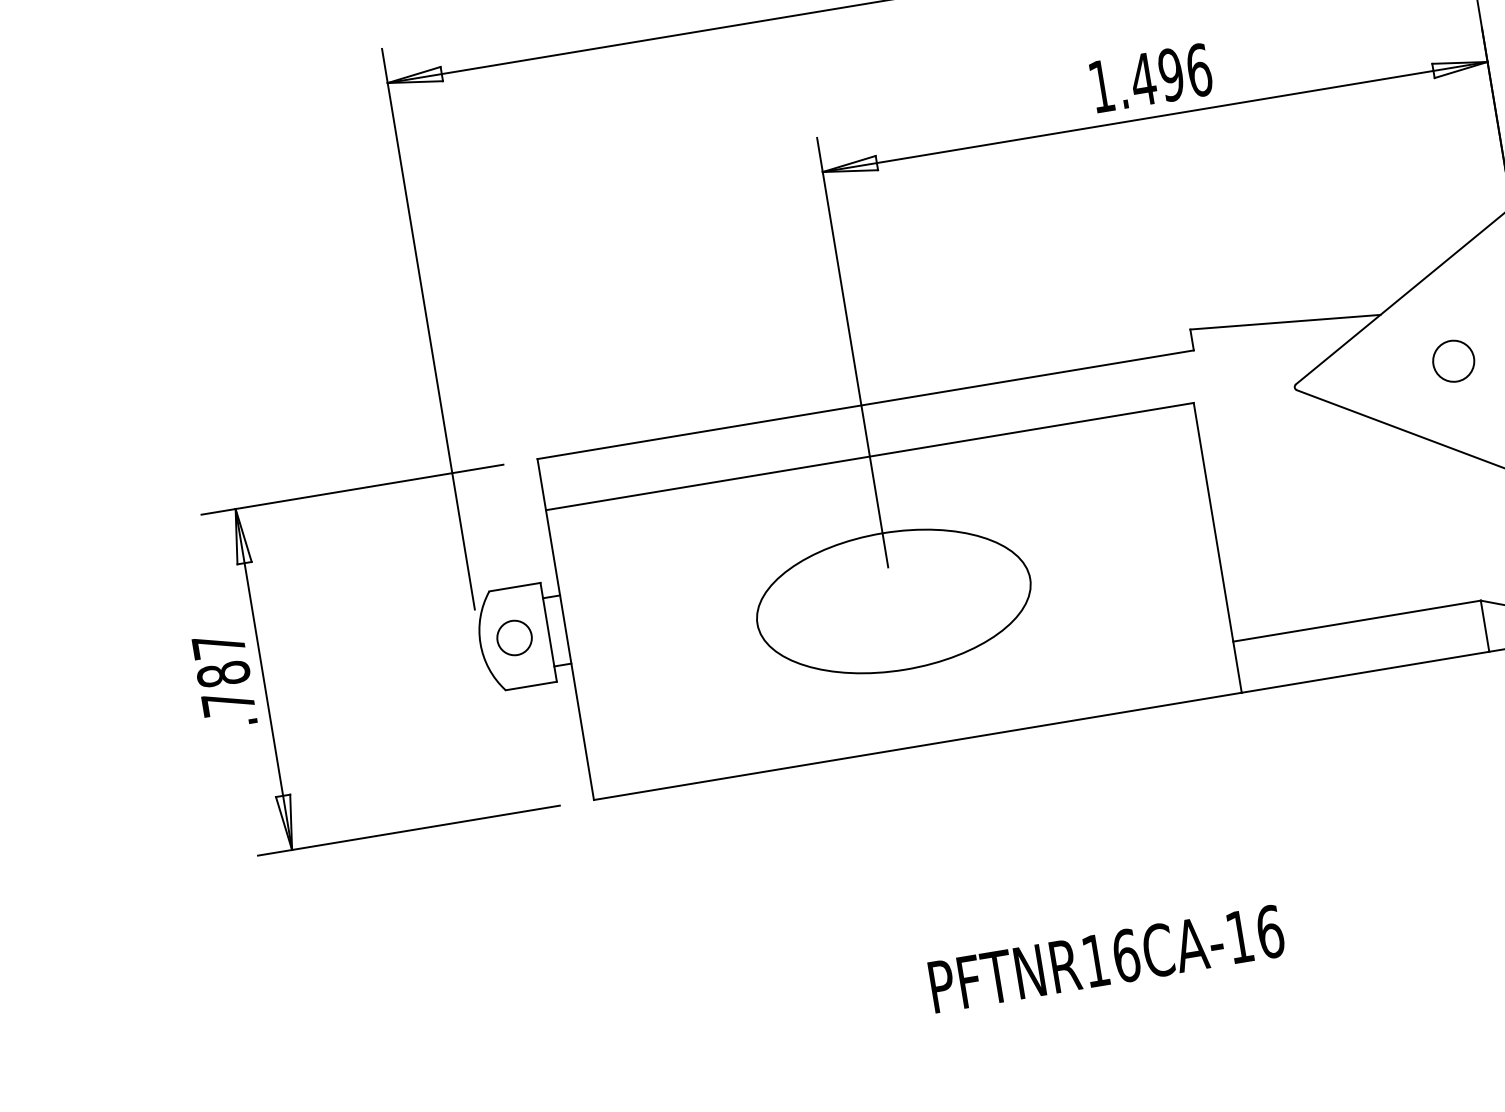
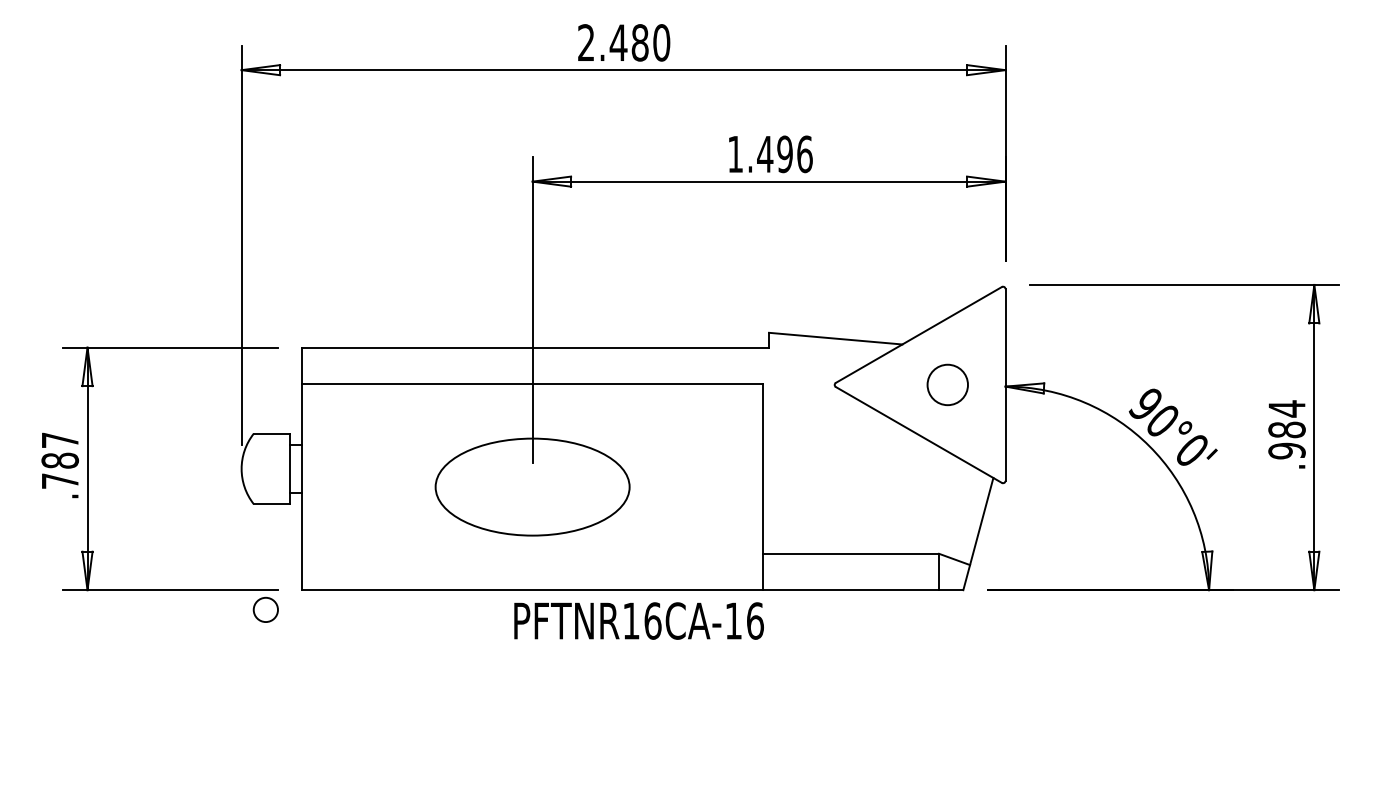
circle: (1453, 360) -> (947, 384), size x1.4
circle: (513, 637) -> (265, 609), moved
text: (1105, 958) -> (638, 620), moved

